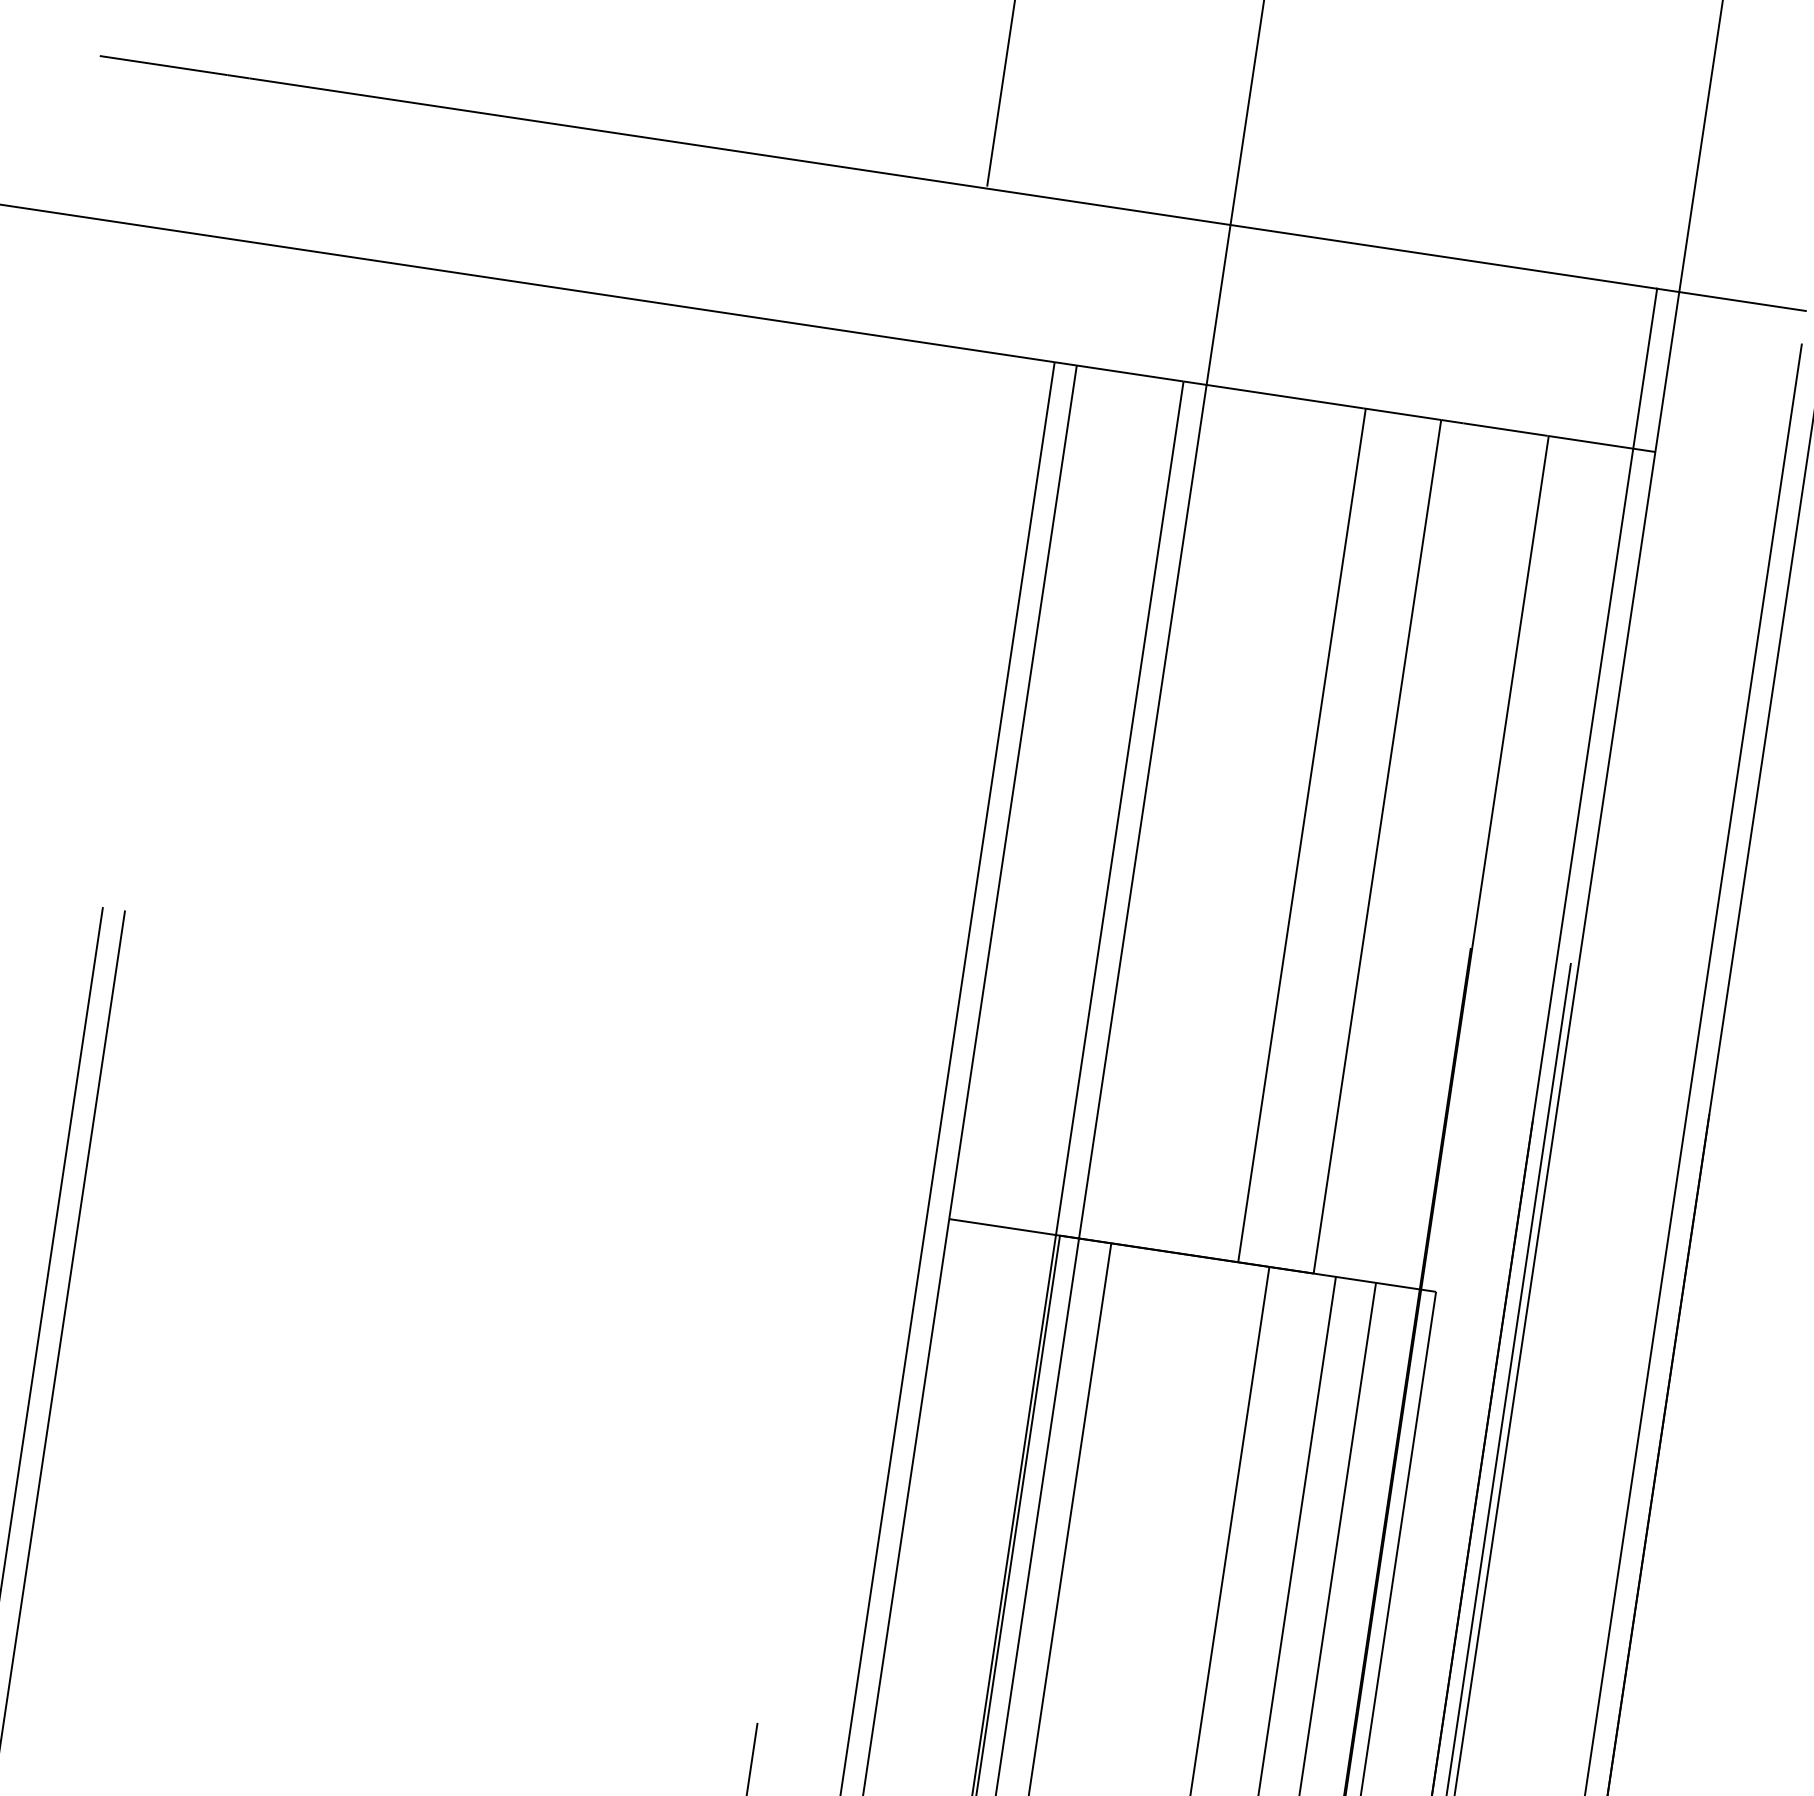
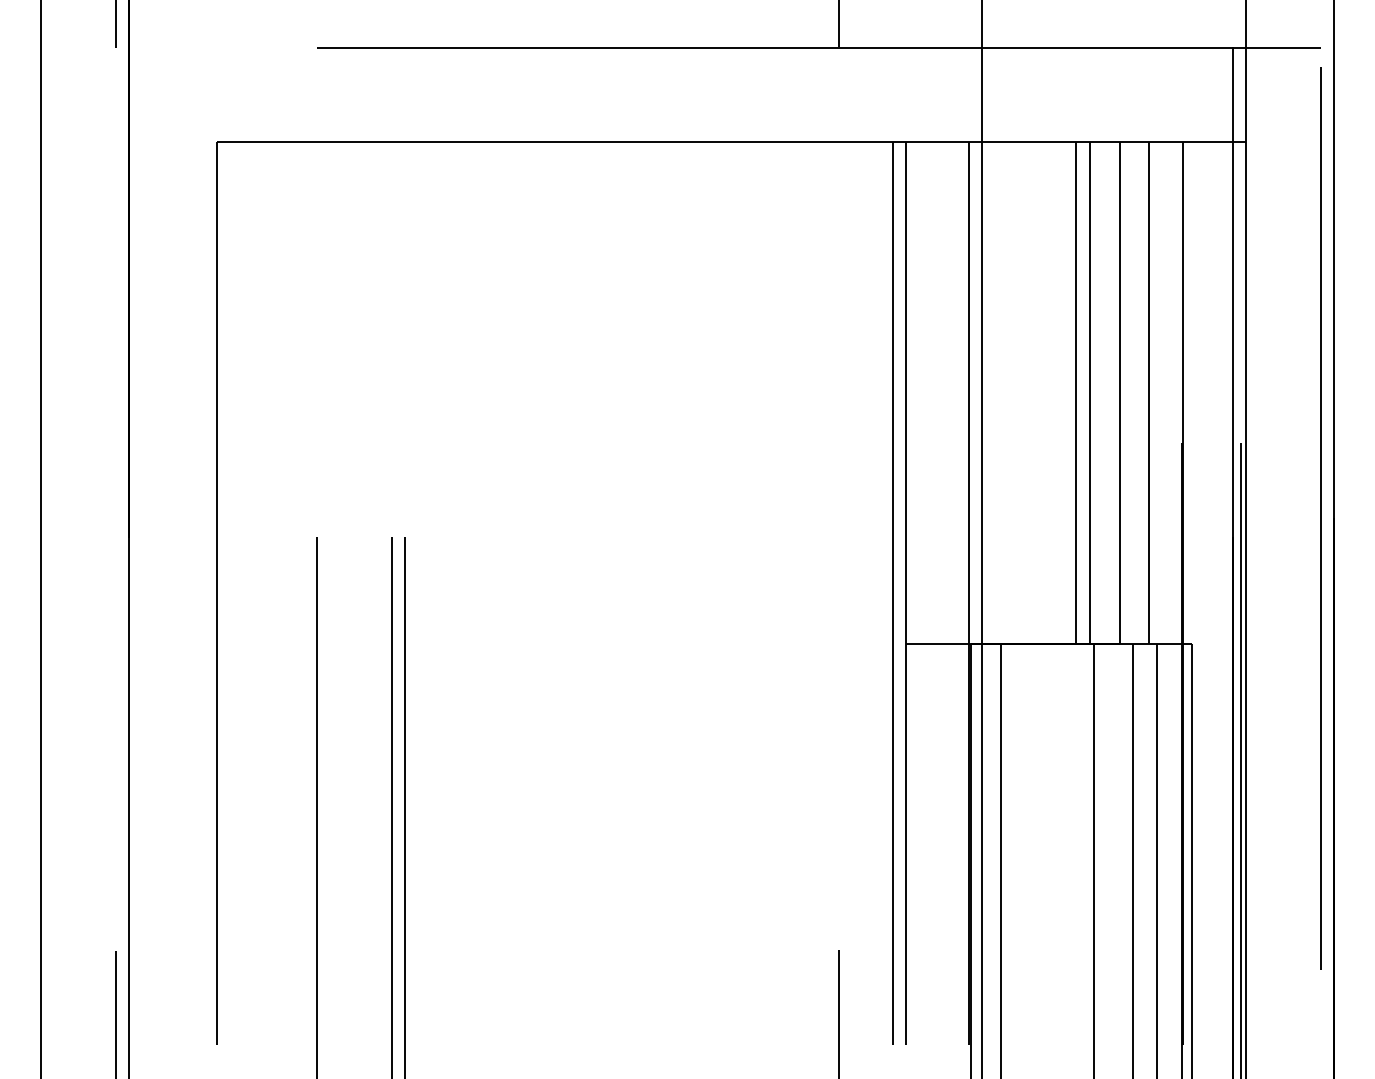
line: (1327, 838) -> (1090, 392), added
line: (1427, 853) -> (1149, 392), added

